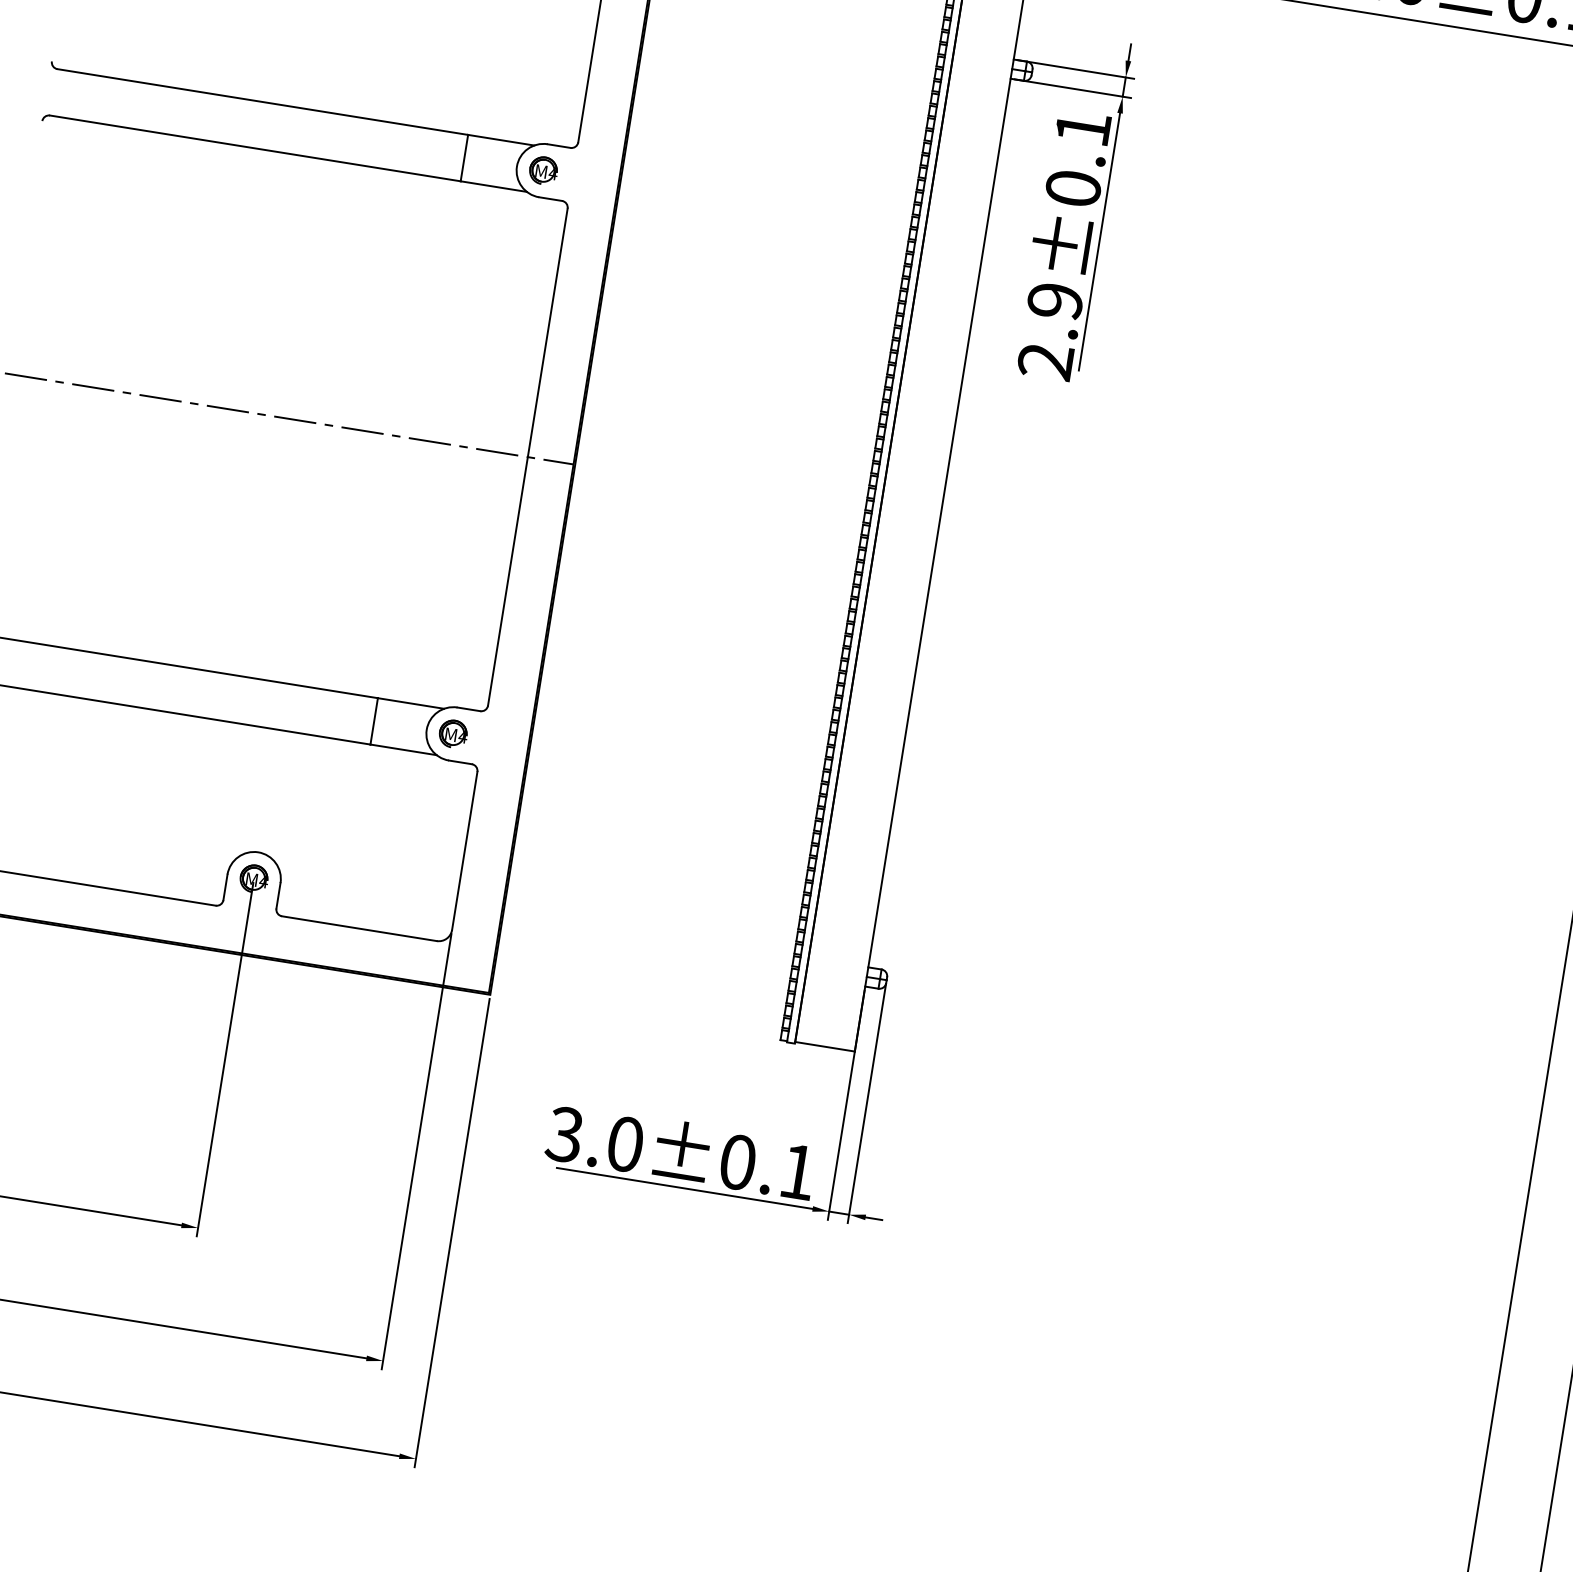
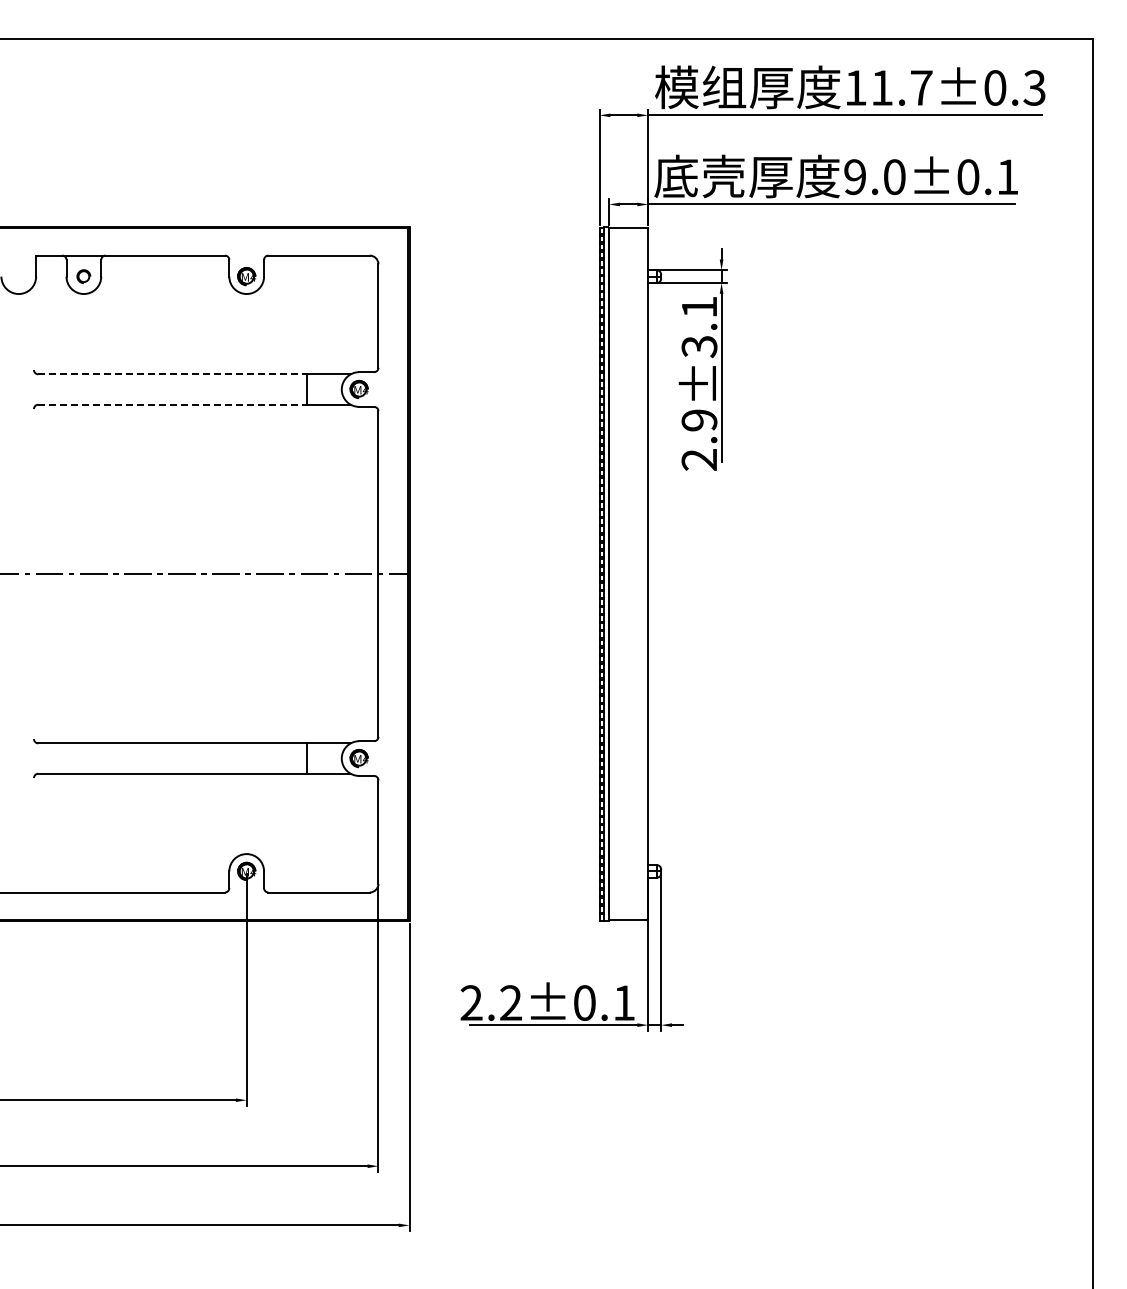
line: (262, 102) -> (172, 374), solid -> dashed
line: (254, 147) -> (172, 404), solid -> dashed
text: (1073, 188) -> (699, 346), 2.9±0.1 -> 2.9±3.1
text: (594, 1138) -> (490, 1002), 3.0±0.1 -> 2.2±0.1

